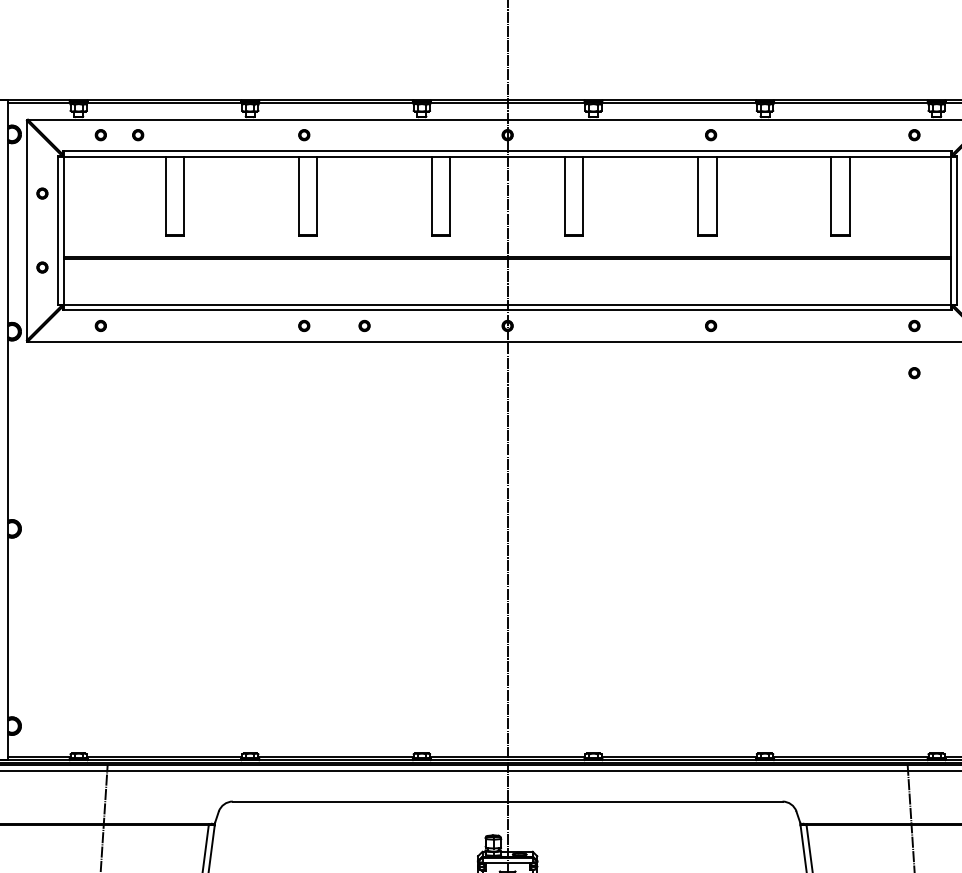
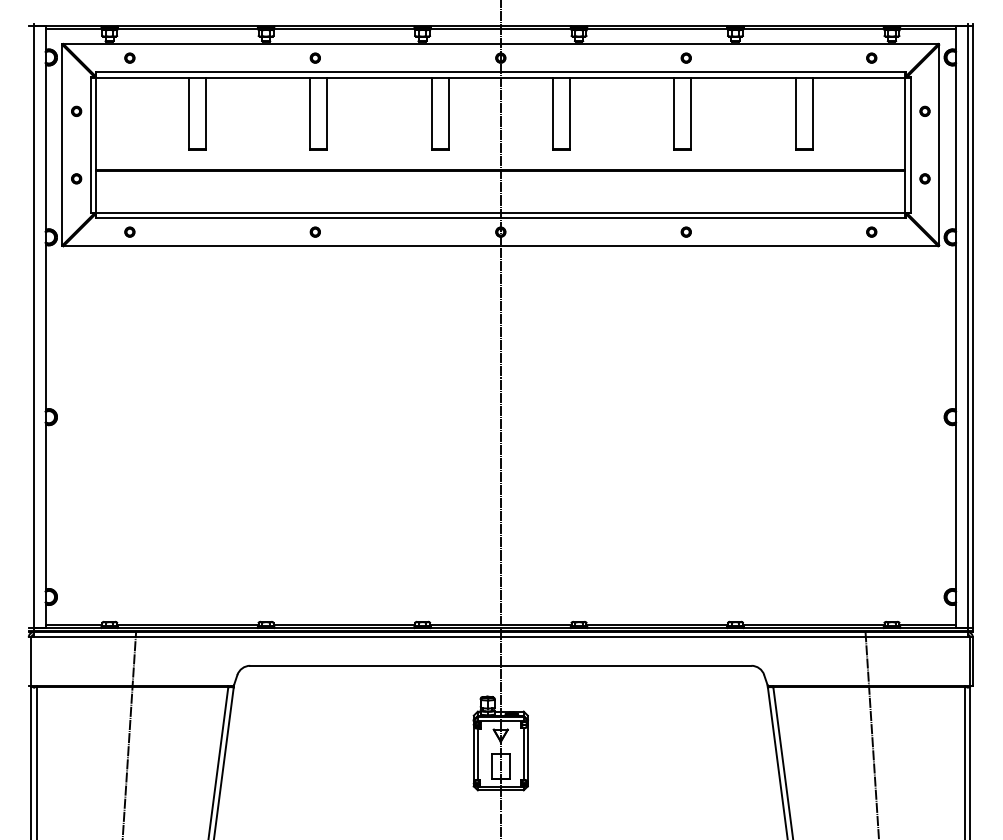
part: (137, 134) -> (163, 57), removed
part: (363, 325) -> (369, 231), removed
part: (914, 372) -> (871, 274), removed

